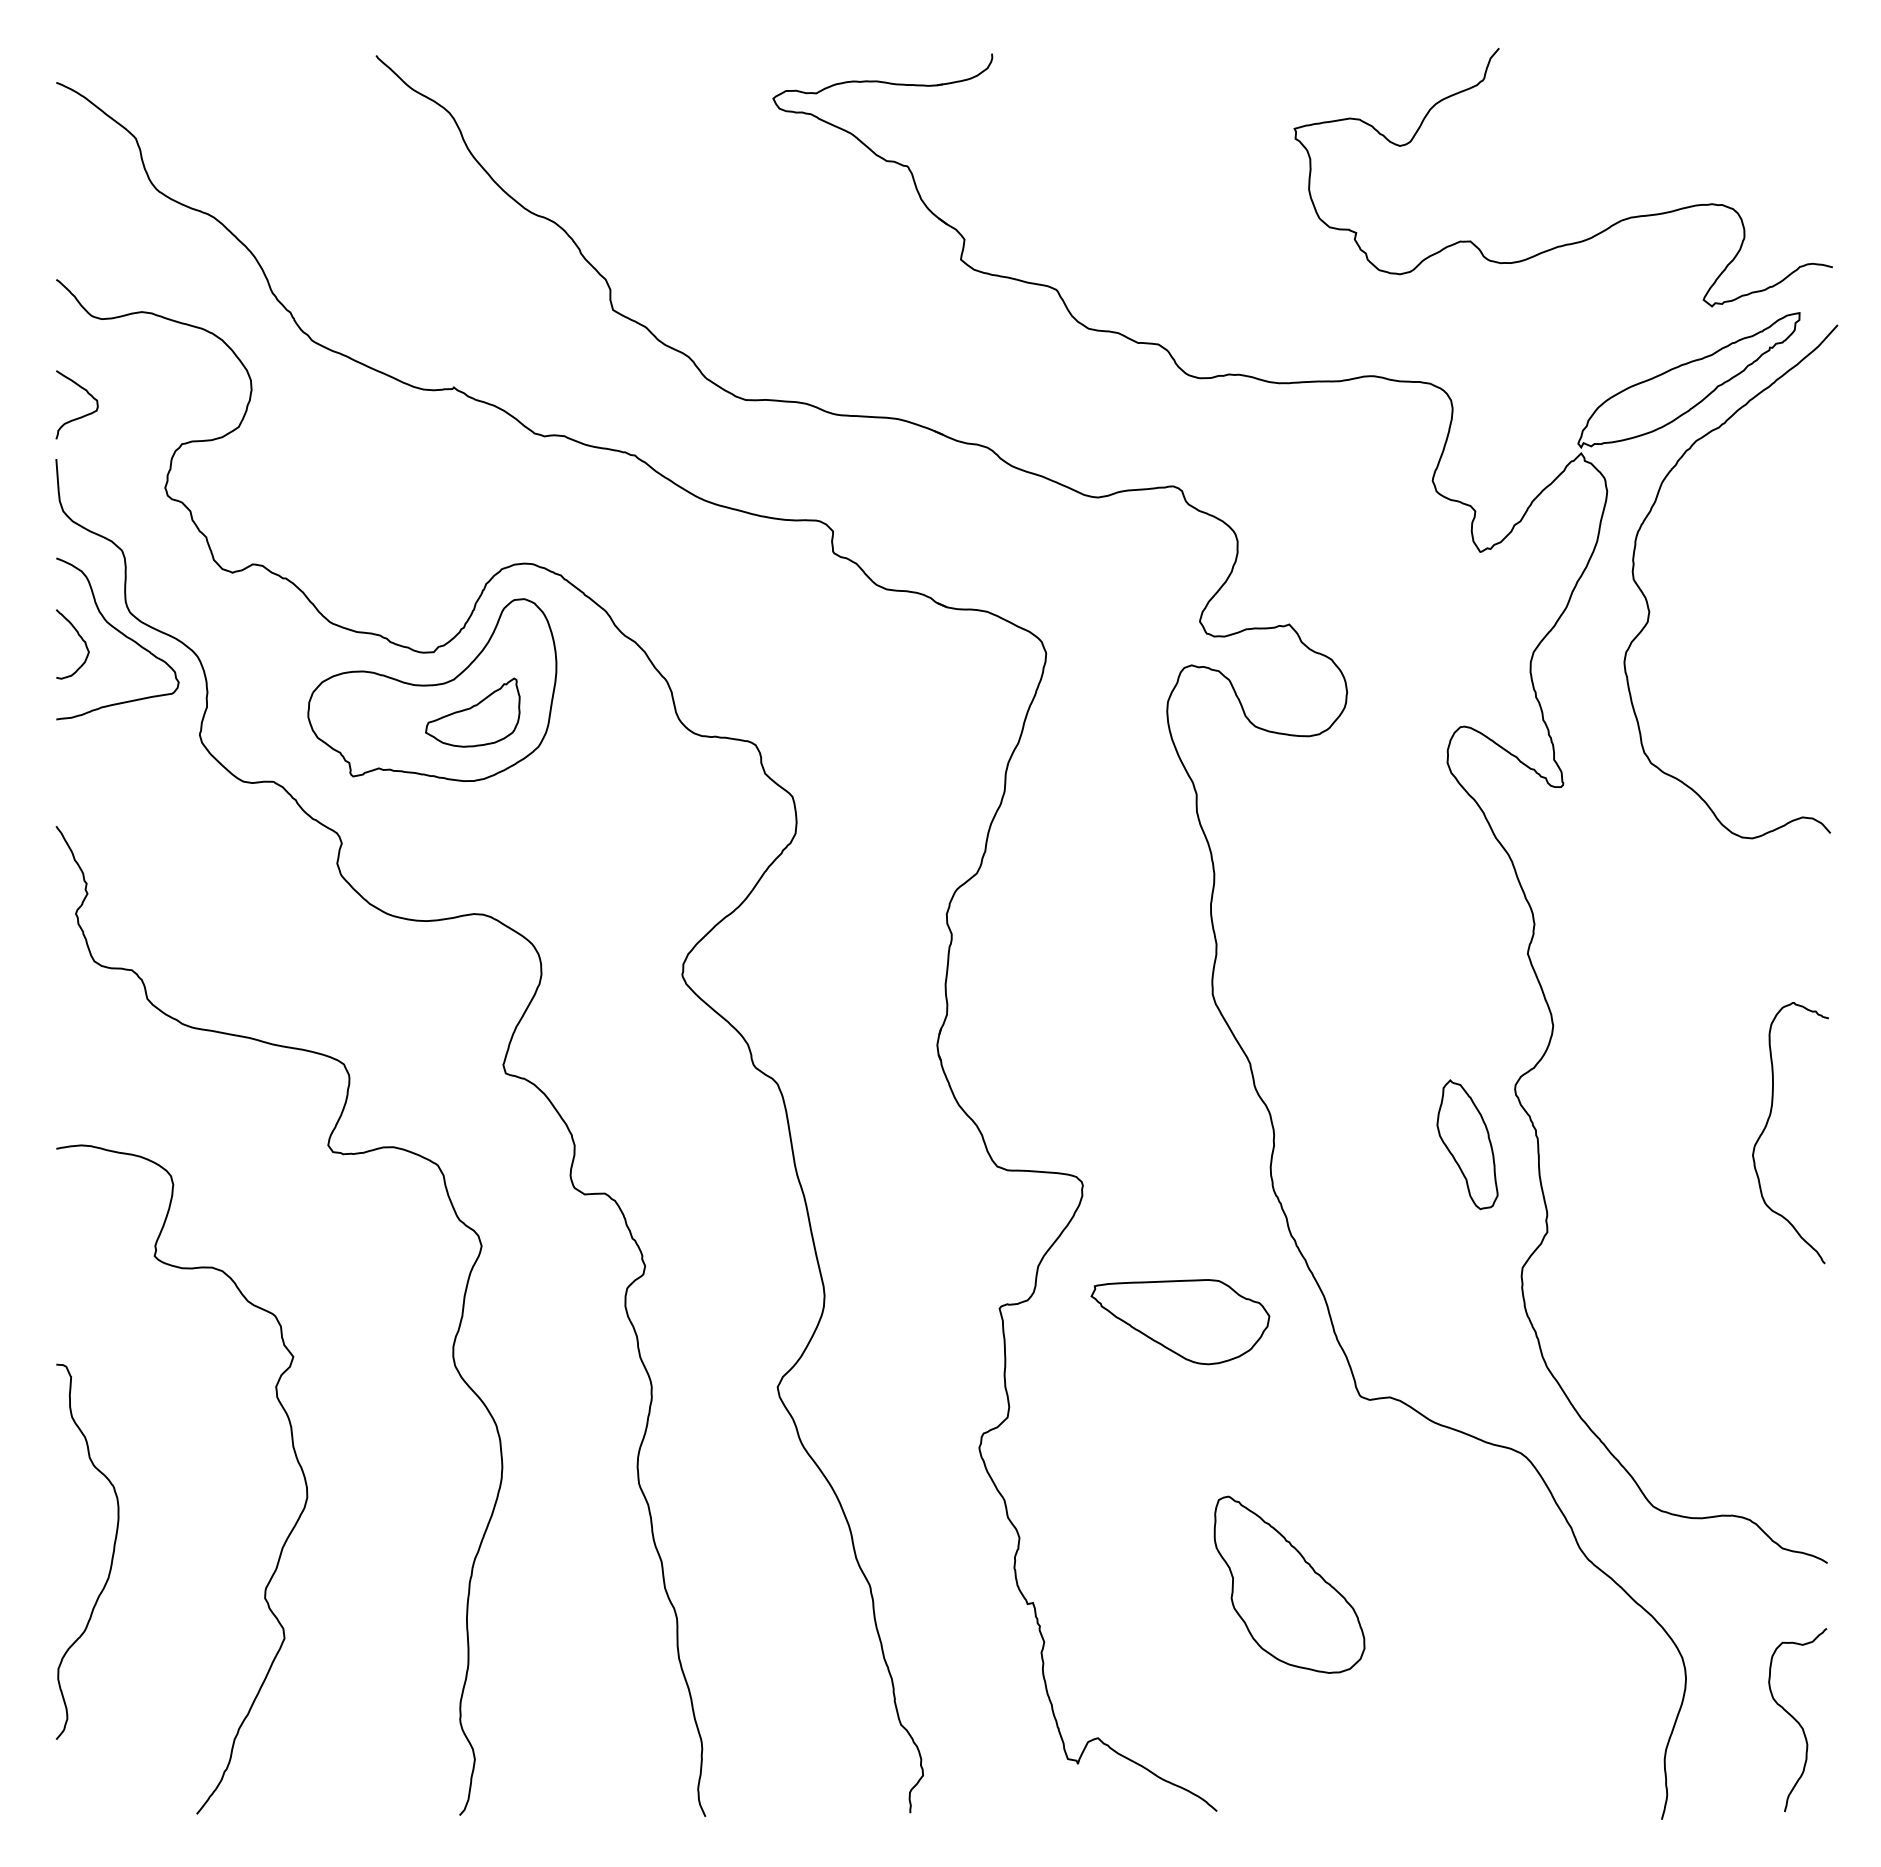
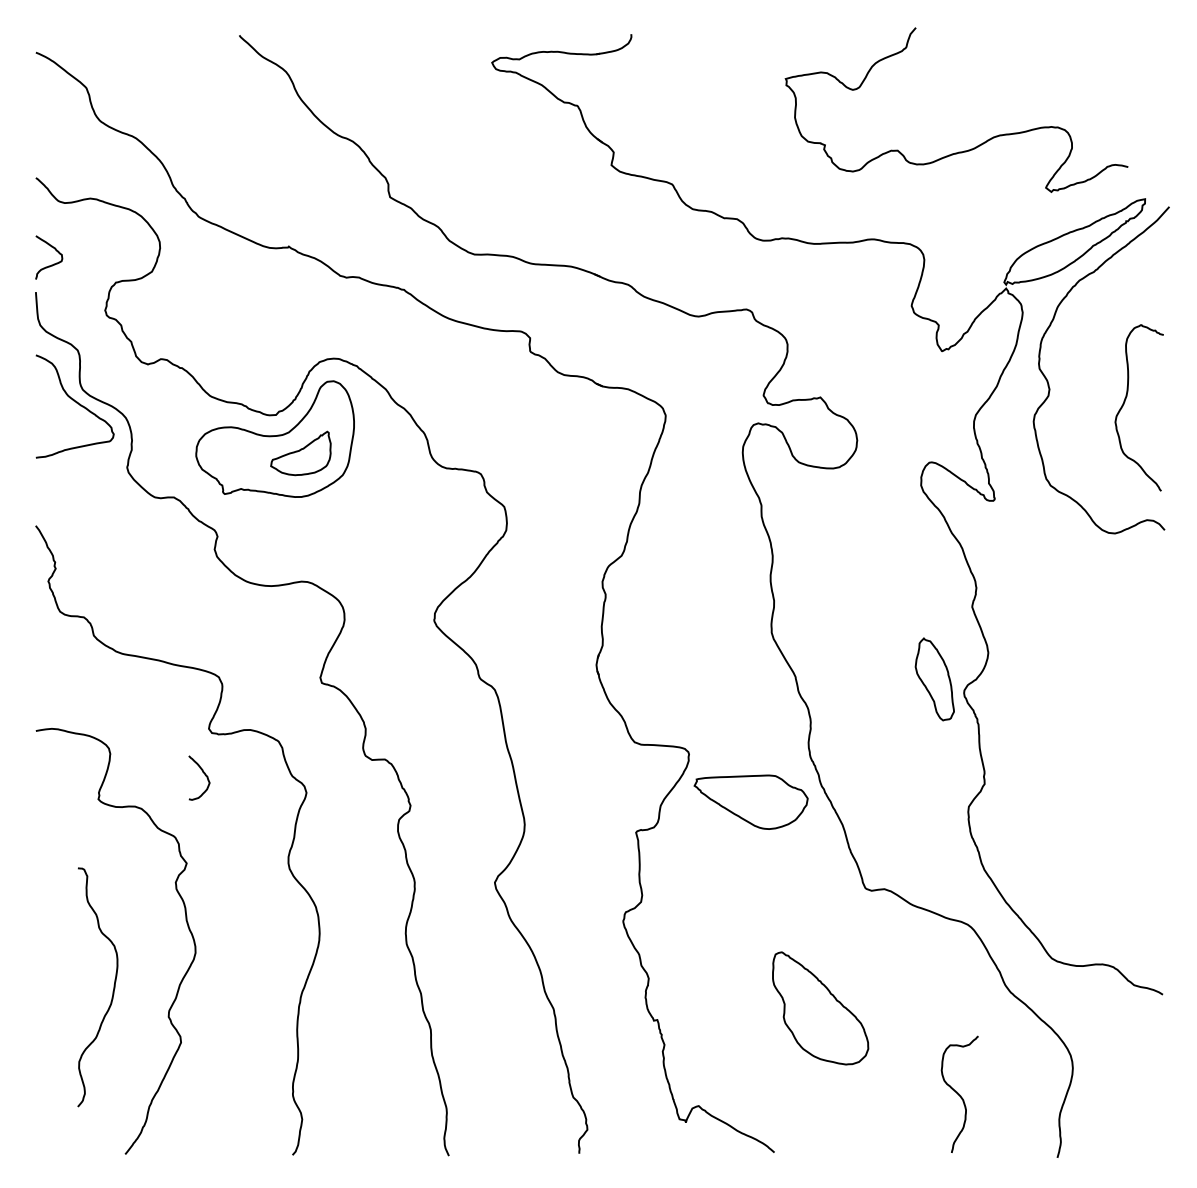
curve: (1592, 234) -> (975, 146), moved
curve: (80, 640) -> (204, 775), moved
curve: (1768, 1124) -> (1125, 402), moved
part: (1466, 1144) -> (934, 679), moved
part: (1179, 1320) -> (750, 801), moved
curve: (110, 1558) -> (112, 991), moved
curve: (1797, 1718) -> (959, 1093), moved

